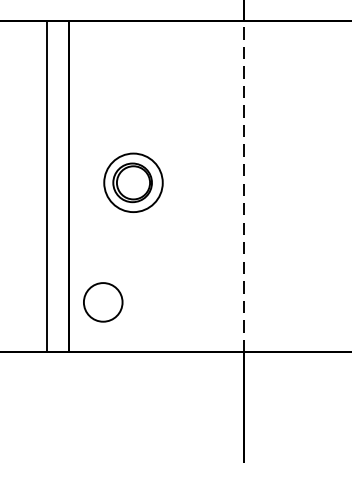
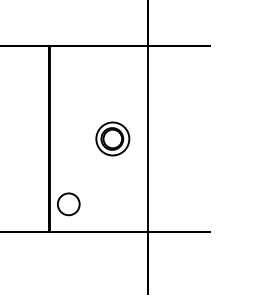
part: (132, 181) -> (112, 138), moved
line: (45, 185) -> (49, 138), moved
line: (244, 185) -> (148, 138), dashed -> solid

